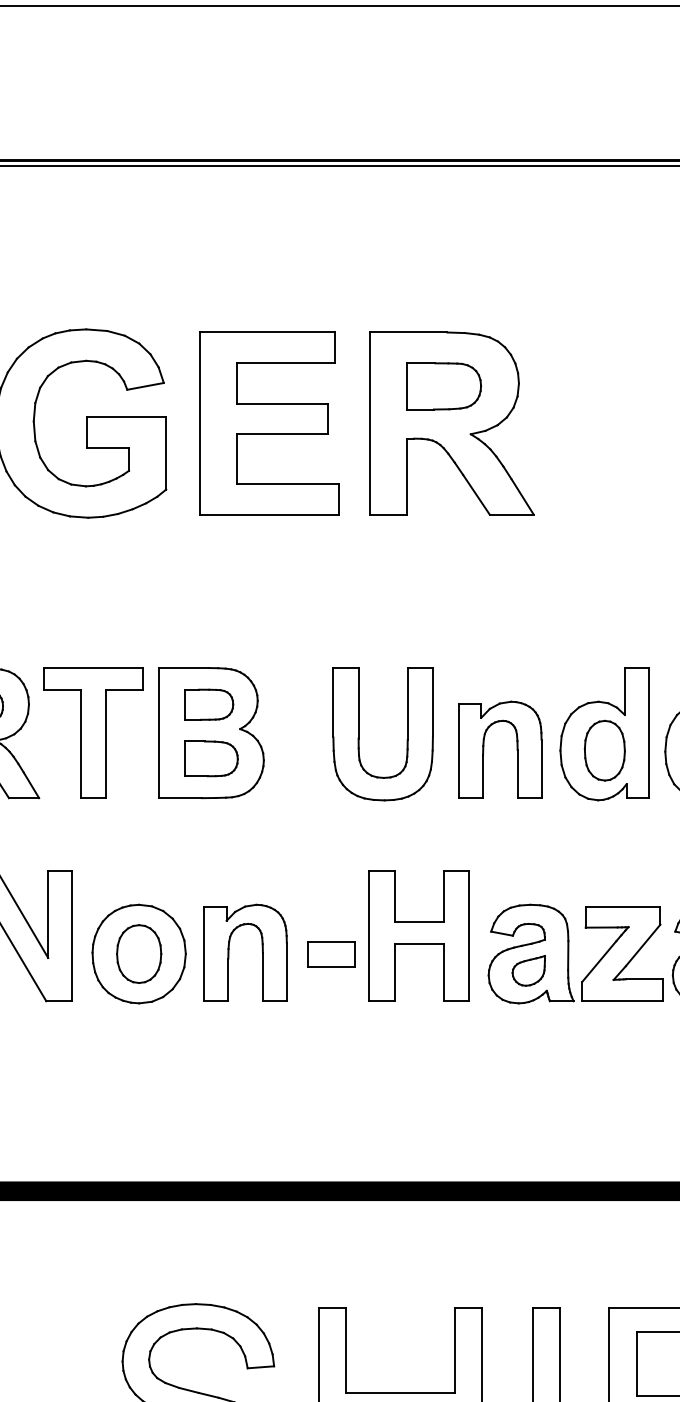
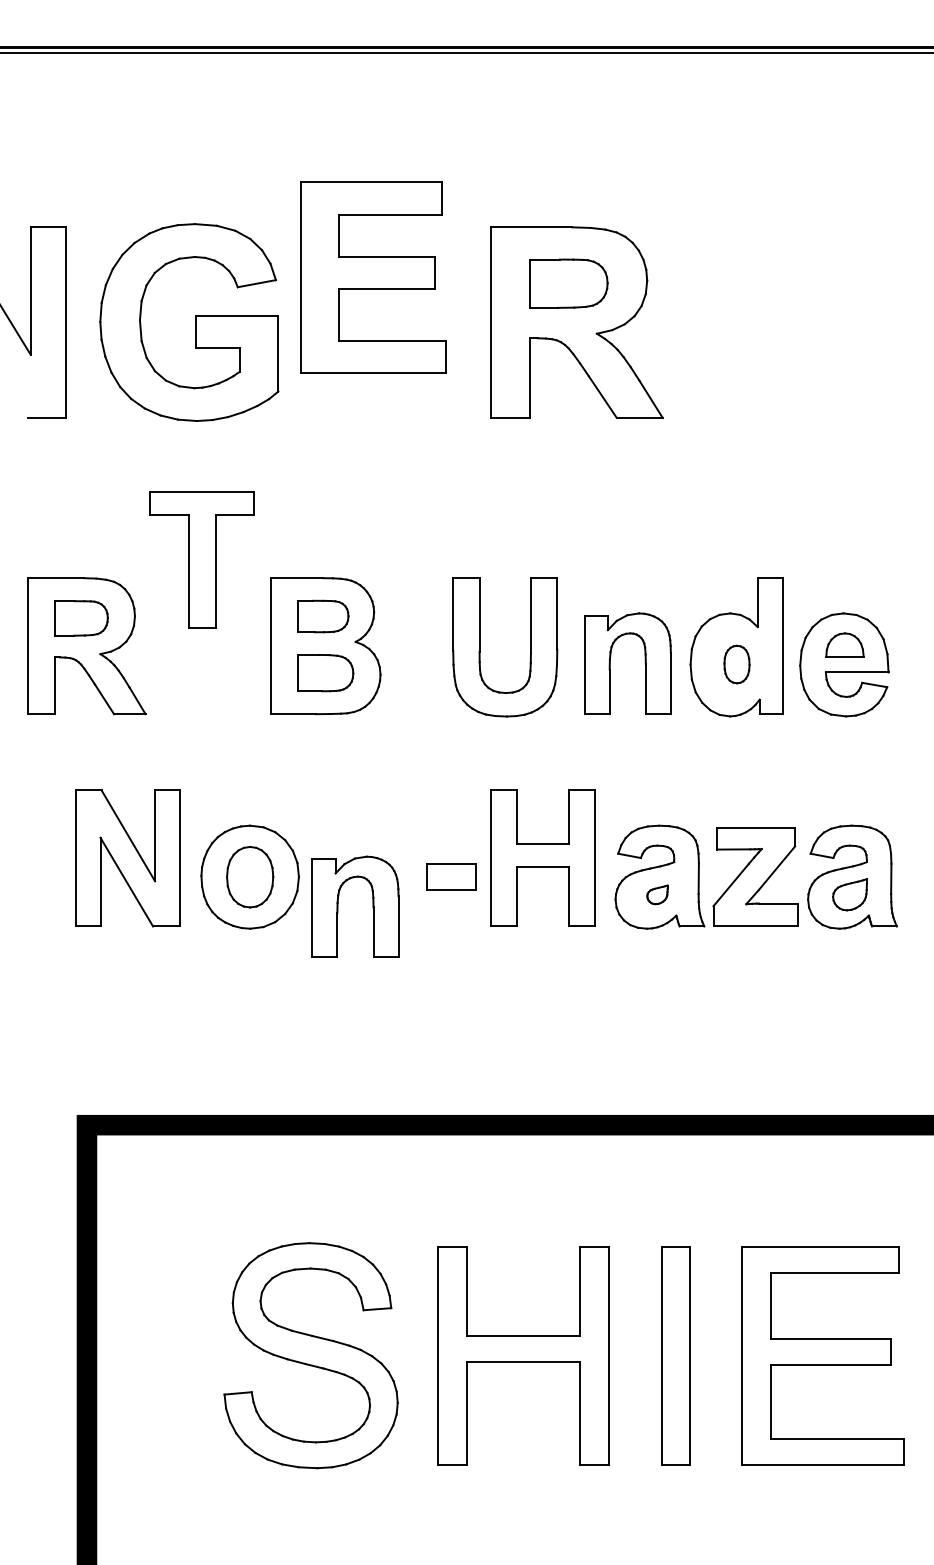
part: (269, 423) -> (373, 277), moved
part: (92, 732) -> (201, 559), moved
part: (604, 750) -> (736, 664), size x0.6
part: (229, 952) -> (338, 906), moved
part: (528, 970) -> (657, 894), size x0.6

